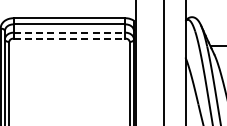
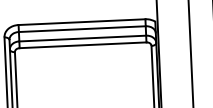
line: (69, 32) -> (82, 38), dashed -> solid
line: (69, 38) -> (83, 45), dashed -> solid

